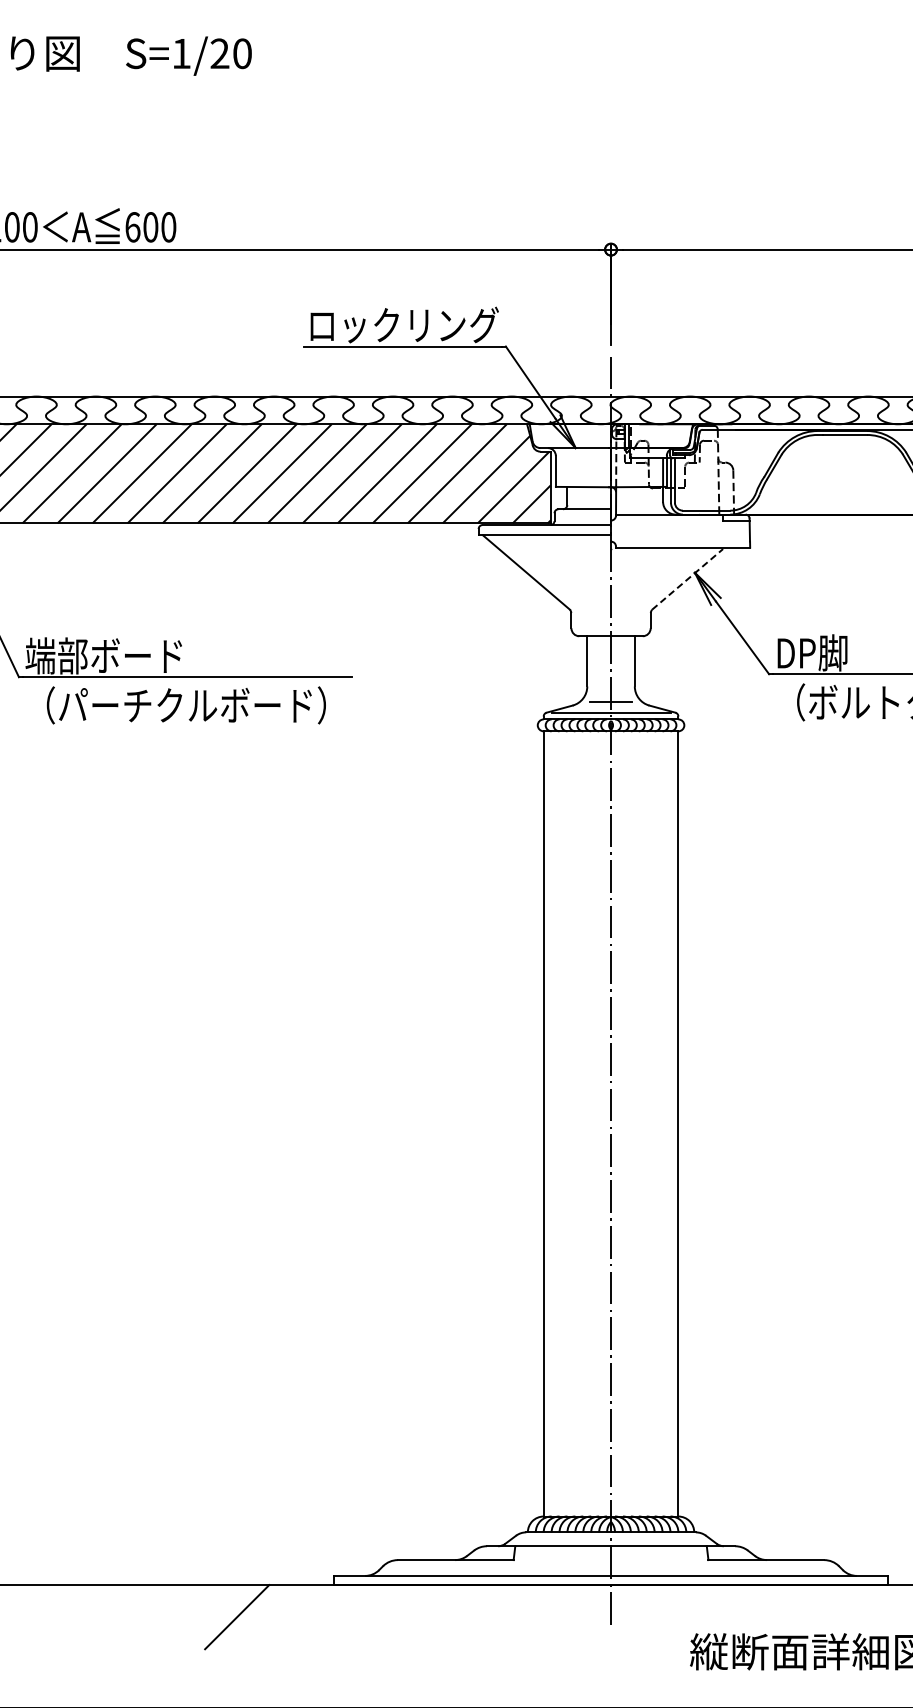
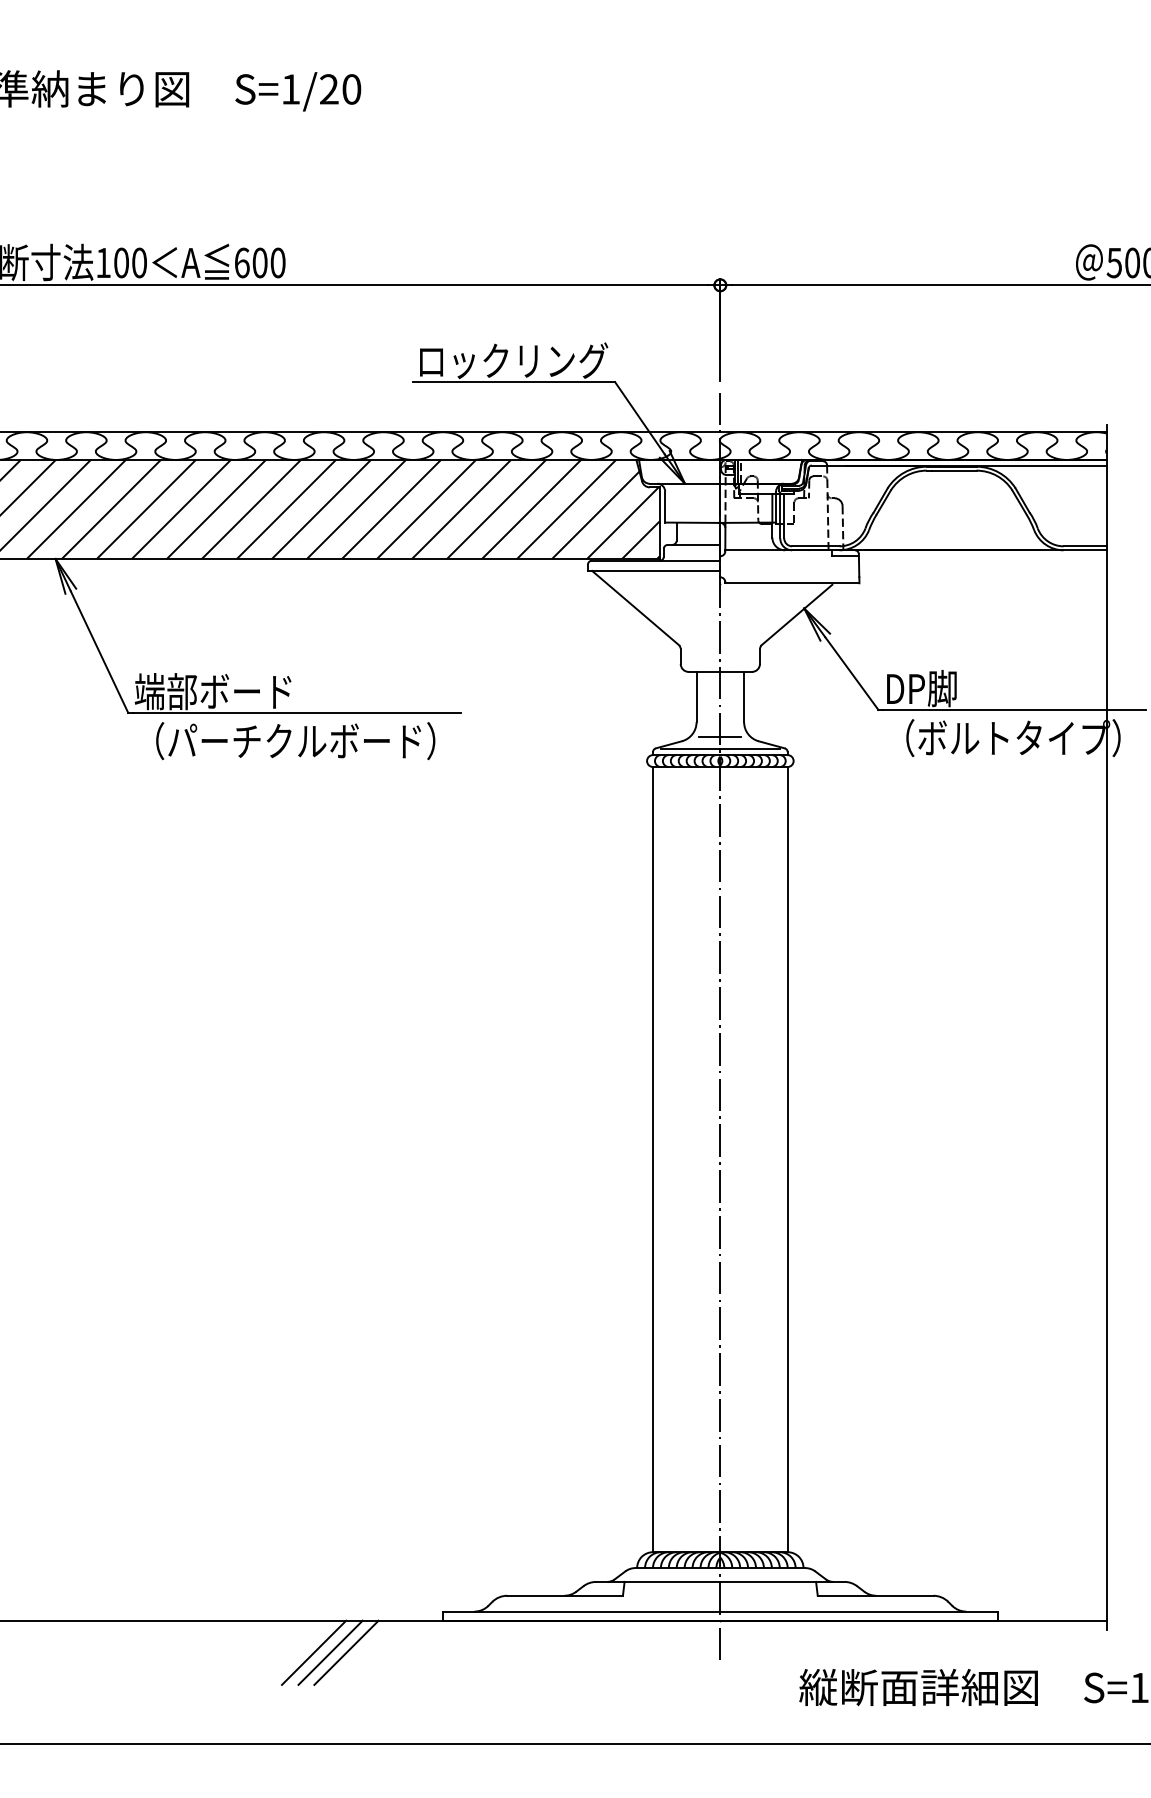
line: (687, 579) -> (796, 615), dashed -> solid
line: (204, 1616) -> (313, 1652), added
line: (221, 1616) -> (330, 1652), added

